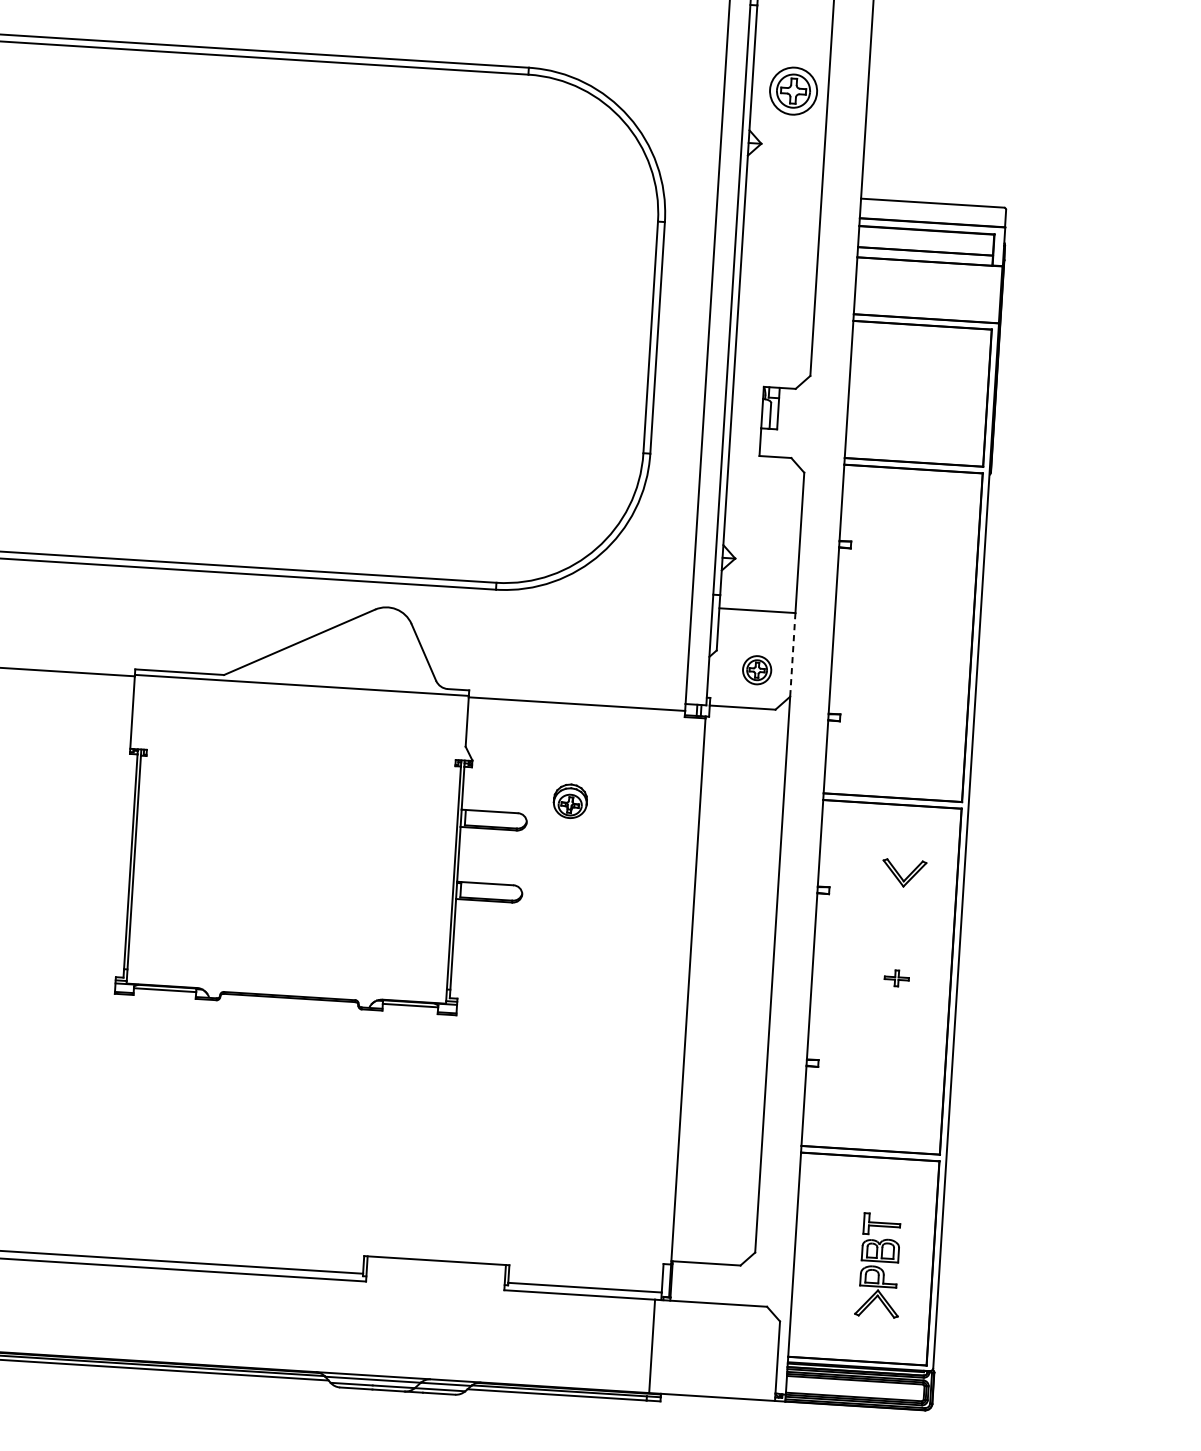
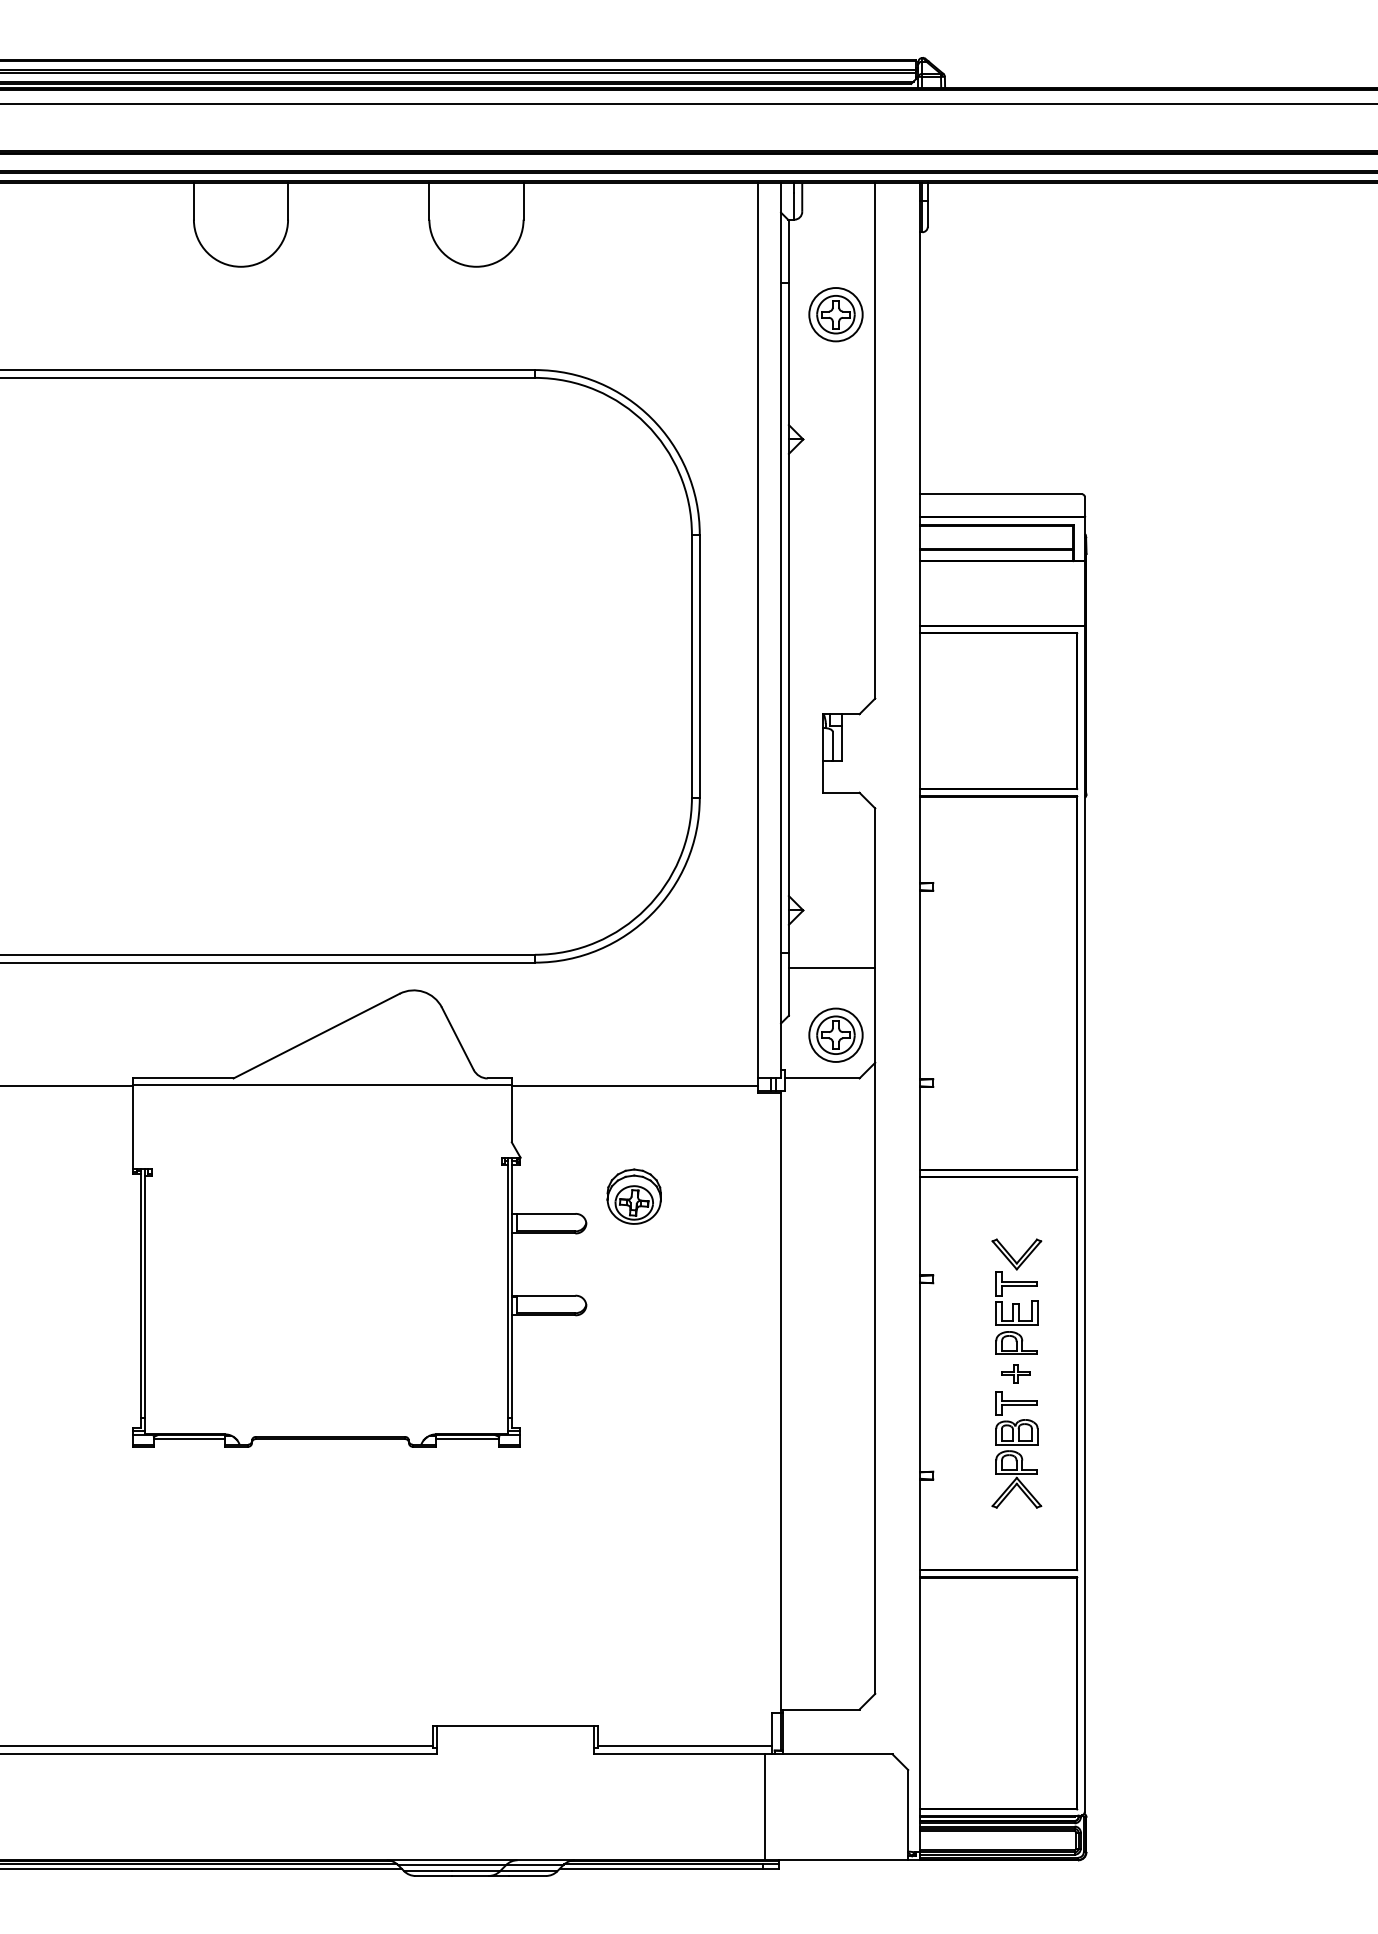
part: (793, 90) -> (835, 314), moved
line: (793, 655) -> (875, 1015), dashed -> solid
part: (756, 669) -> (835, 1034), size x1.67
part: (569, 801) -> (633, 1196), size x1.43
part: (900, 924) -> (1016, 1312), added
part: (879, 1265) -> (1016, 1449), moved

